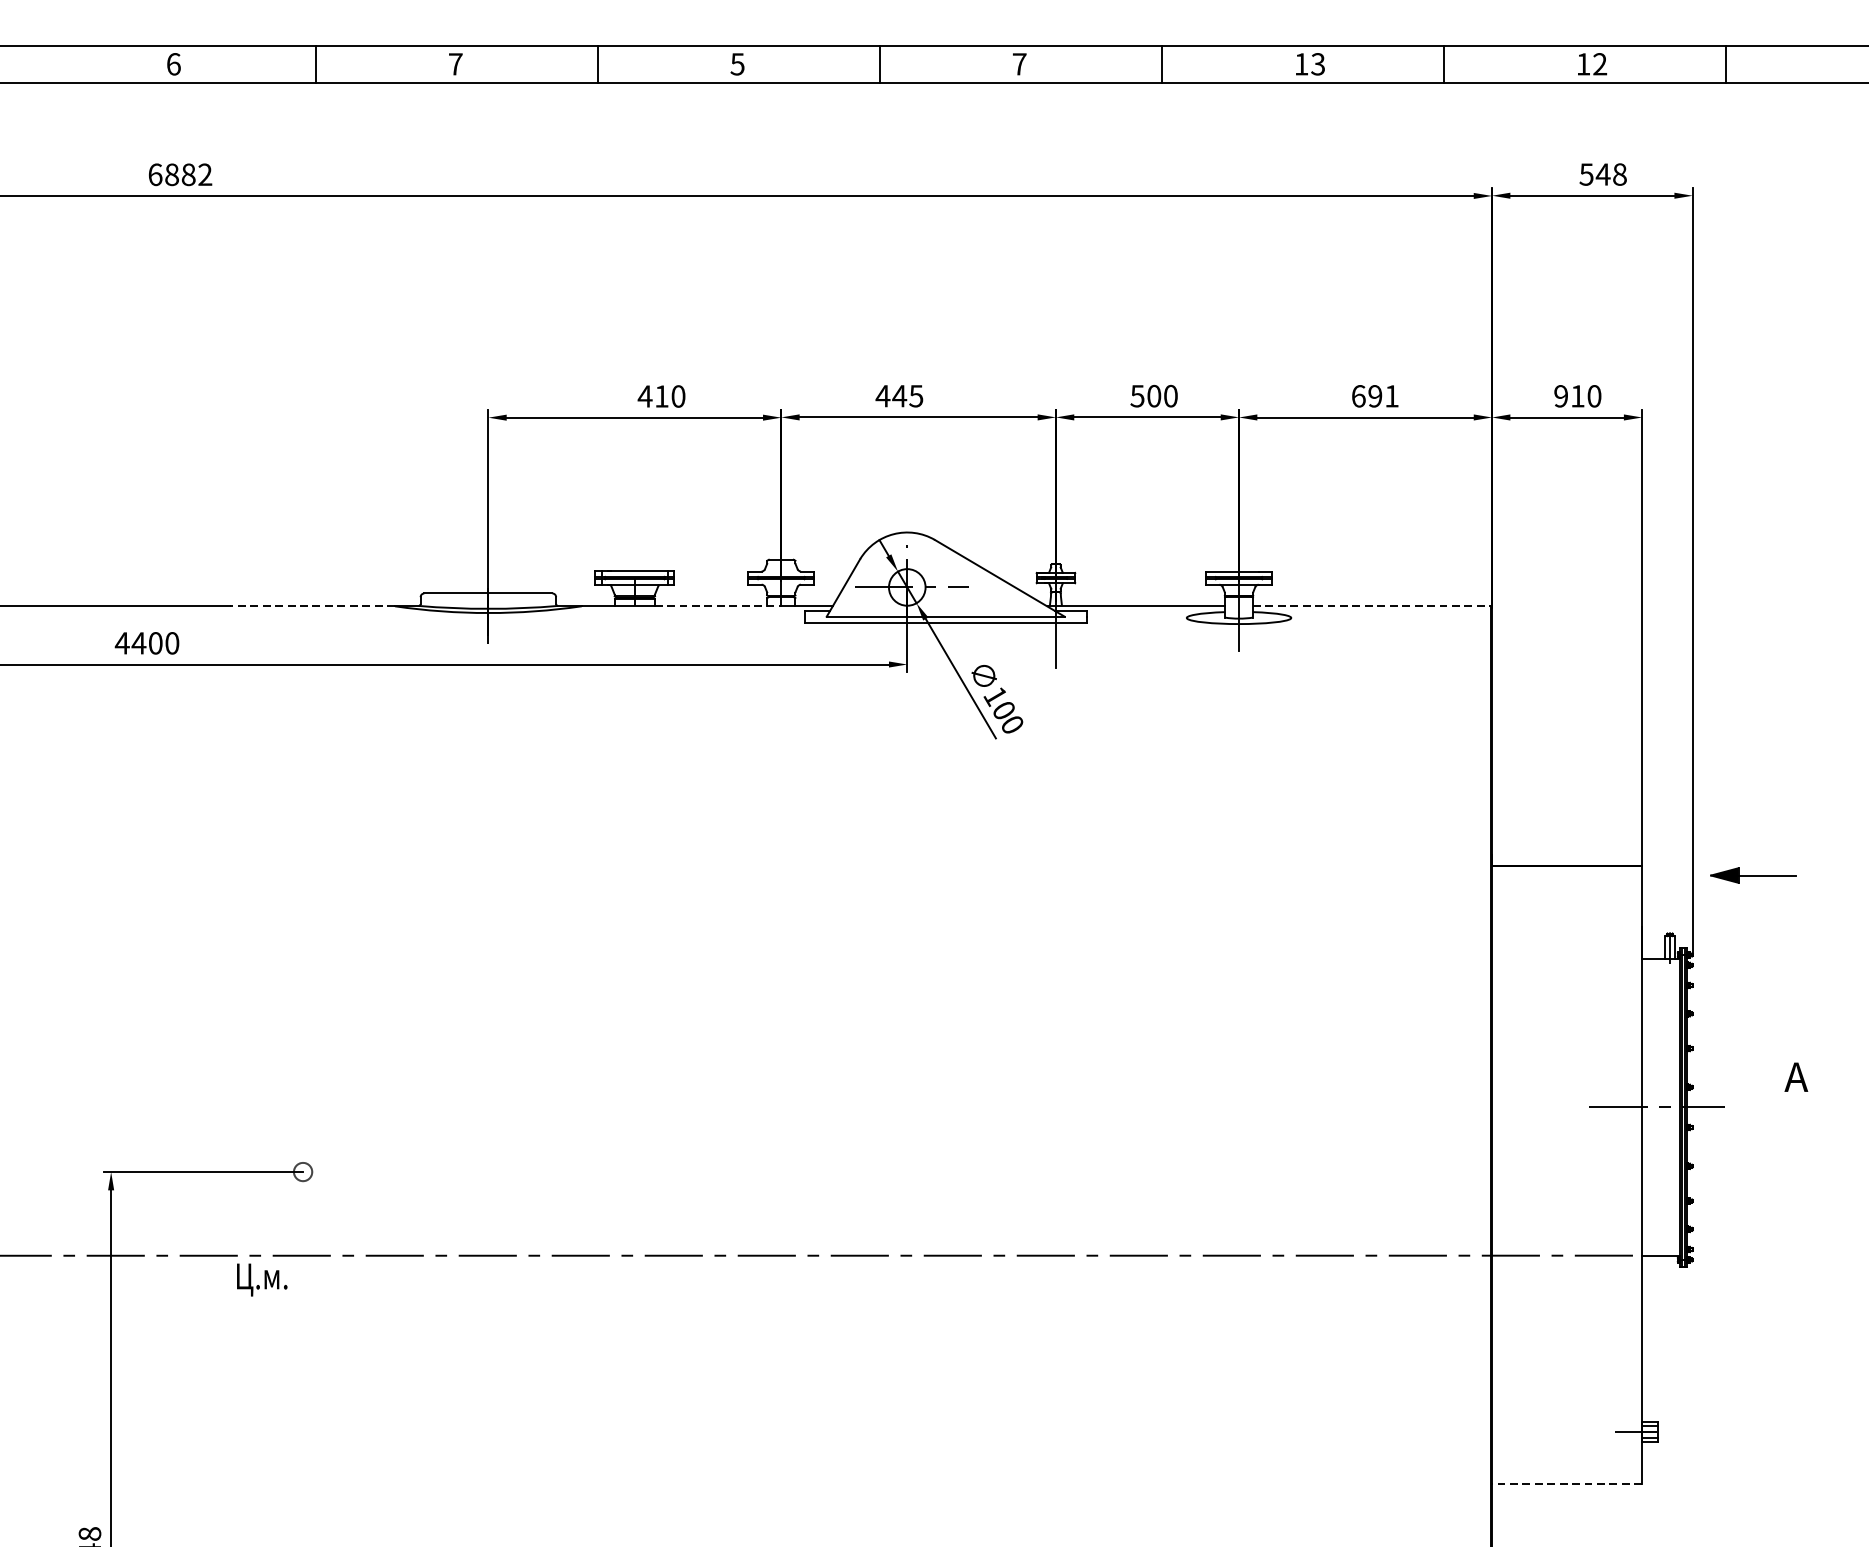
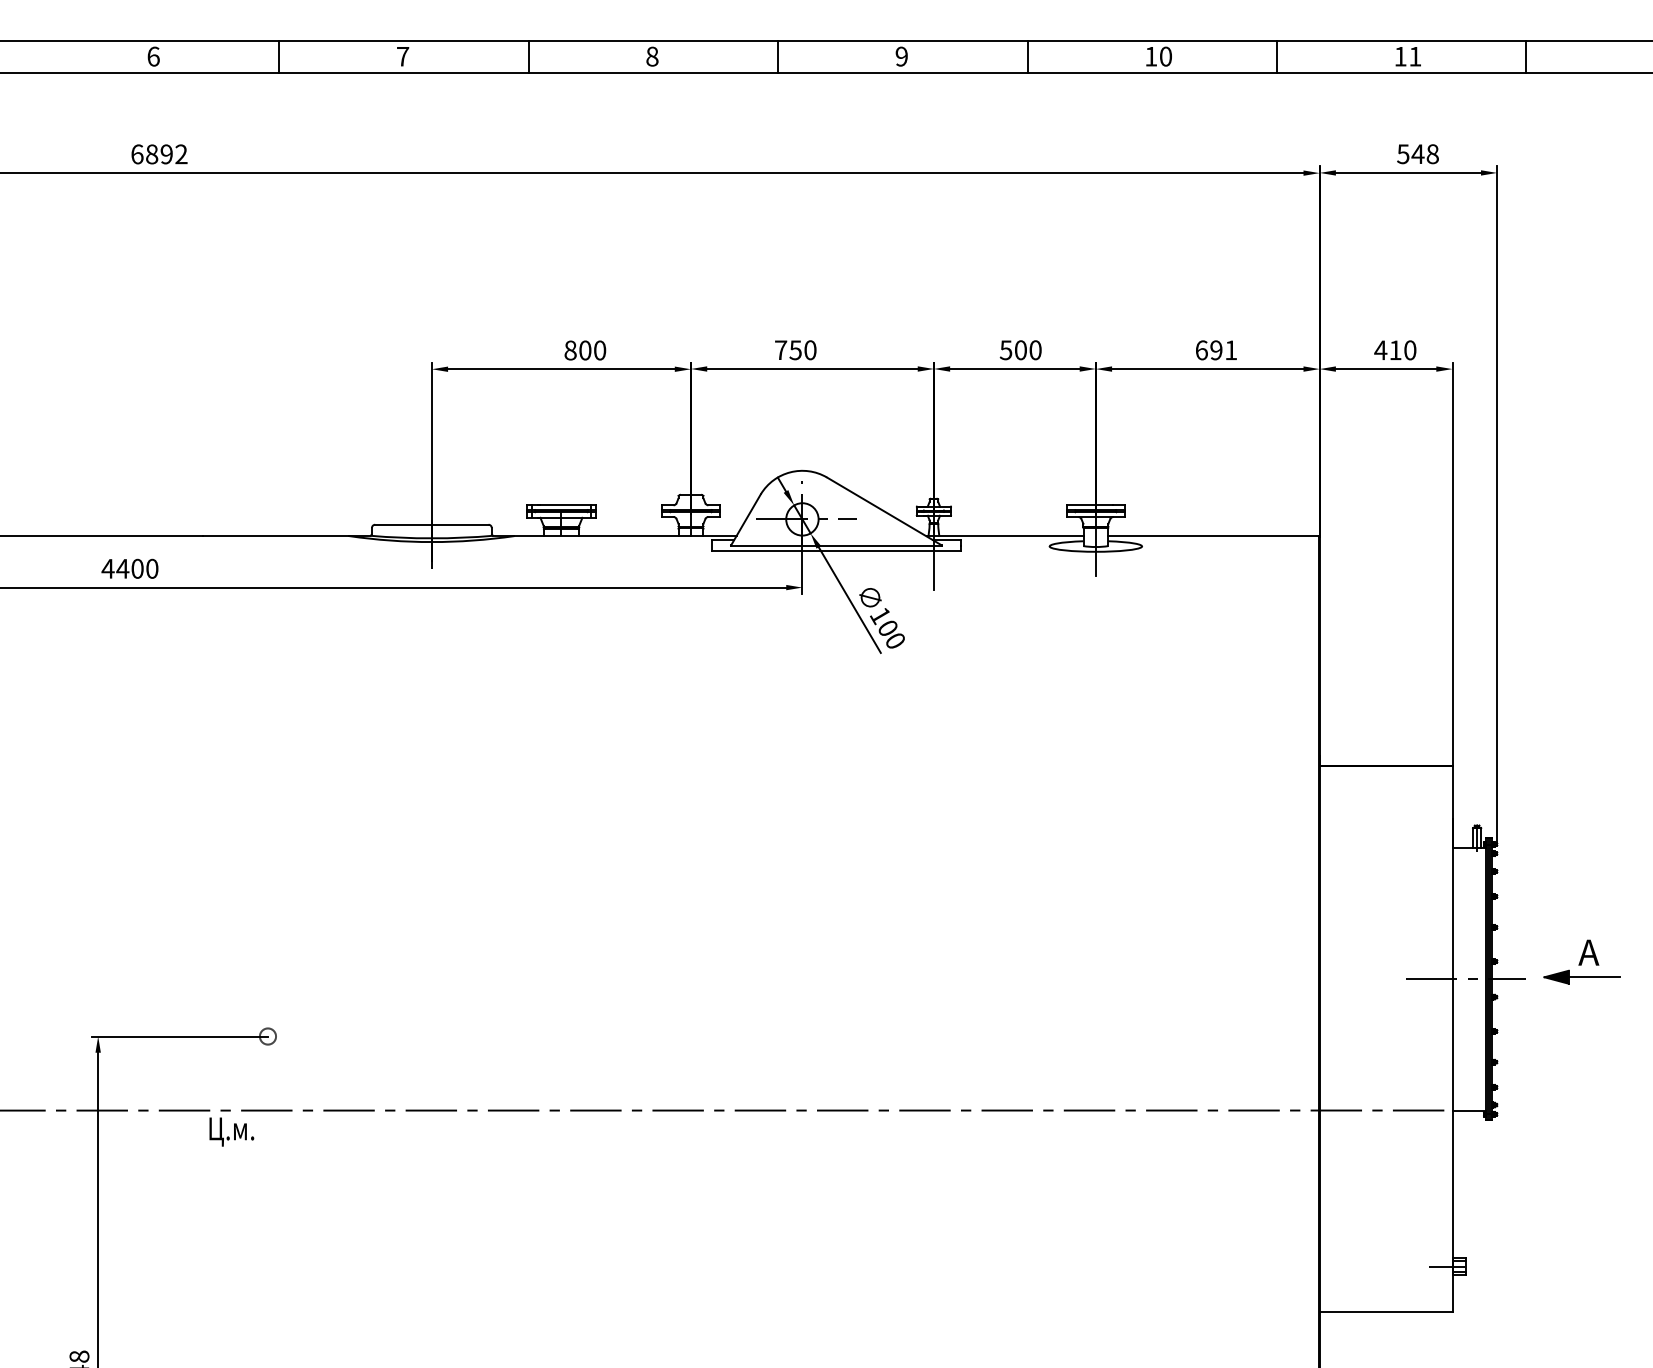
text: (737, 64) -> (652, 56), 5 -> 8
text: (1019, 64) -> (901, 56), 7 -> 9
text: (1317, 64) -> (1165, 56), 13 -> 10
text: (1600, 64) -> (1415, 56), 12 -> 11
text: (188, 174) -> (166, 154), 6882 -> 6892
text: (653, 396) -> (577, 350), 410 -> 800
text: (899, 396) -> (795, 350), 445 -> 750
text: (1560, 396) -> (1380, 350), 910 -> 410
line: (311, 606) -> (275, 536), dashed -> solid
line: (718, 606) -> (635, 536), dashed -> solid
line: (1372, 606) -> (1213, 536), dashed -> solid
part: (1752, 874) -> (1581, 976), moved
line: (1566, 1484) -> (1385, 1312), dashed -> solid

